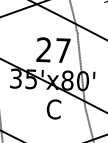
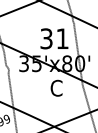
text: (53, 49) -> (54, 38), 27 -> 31

